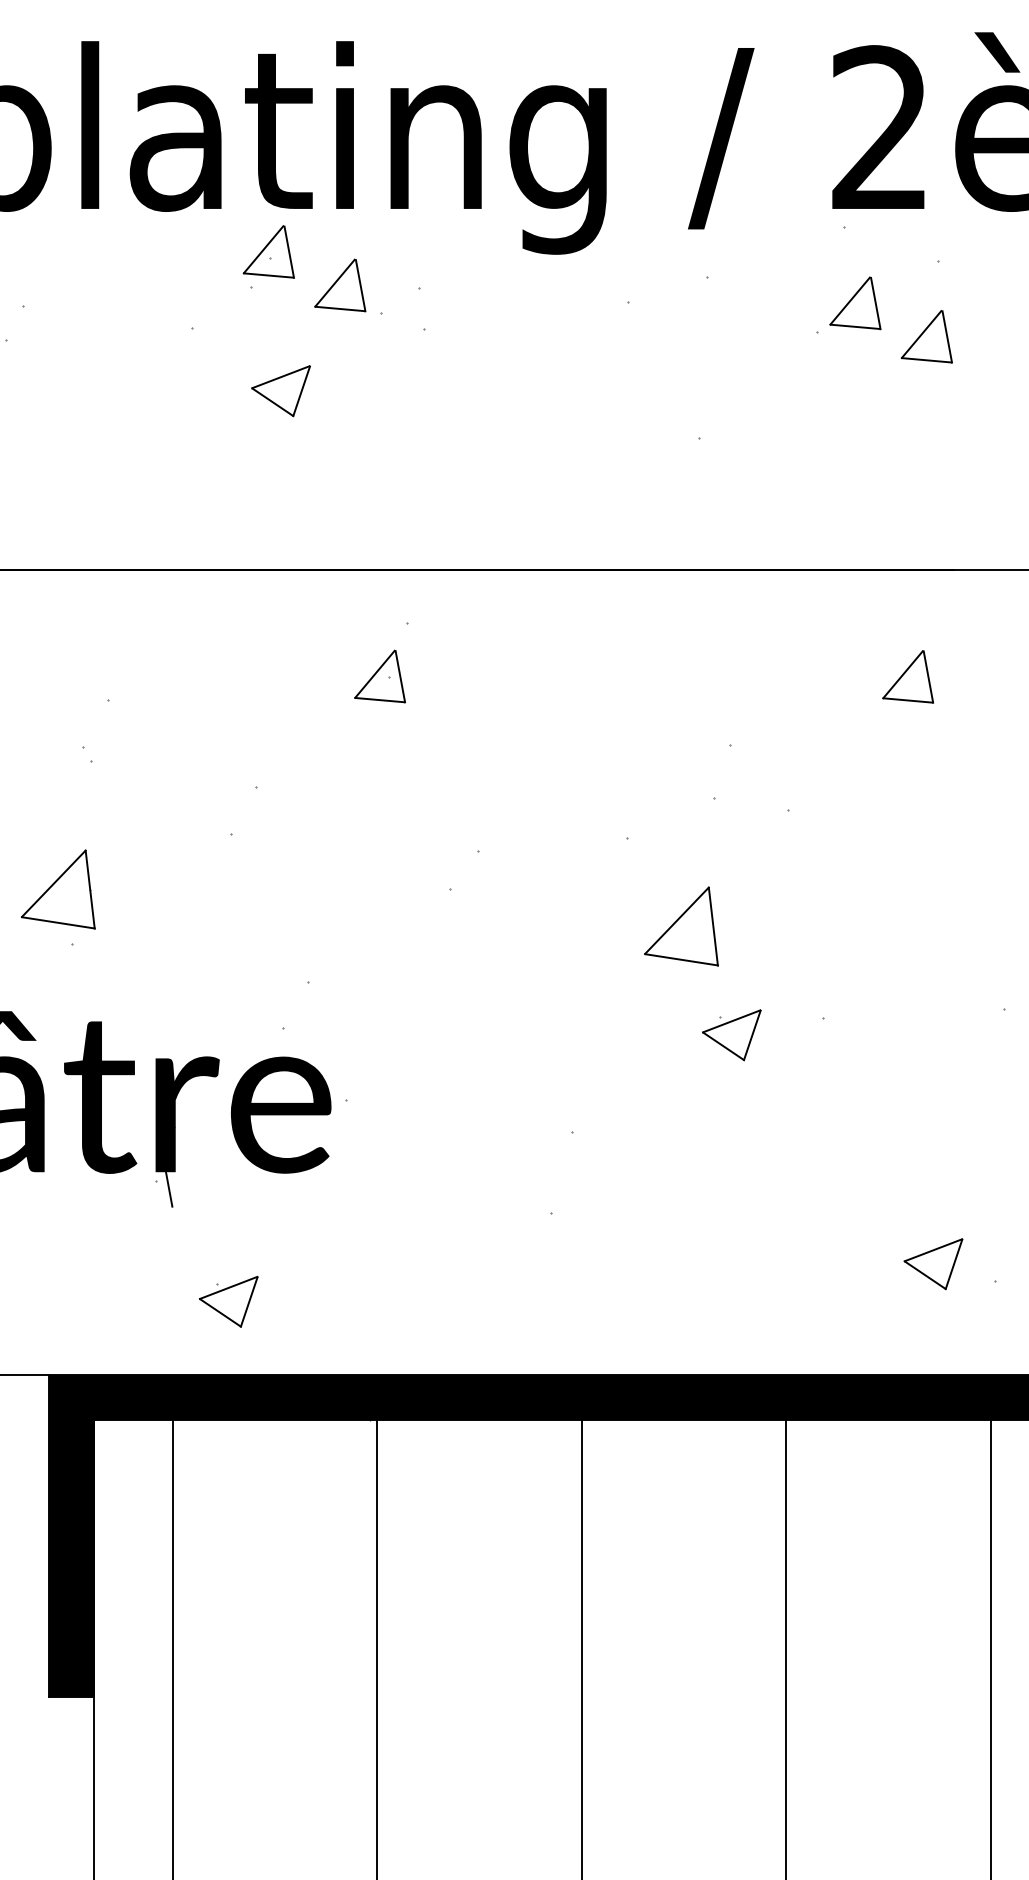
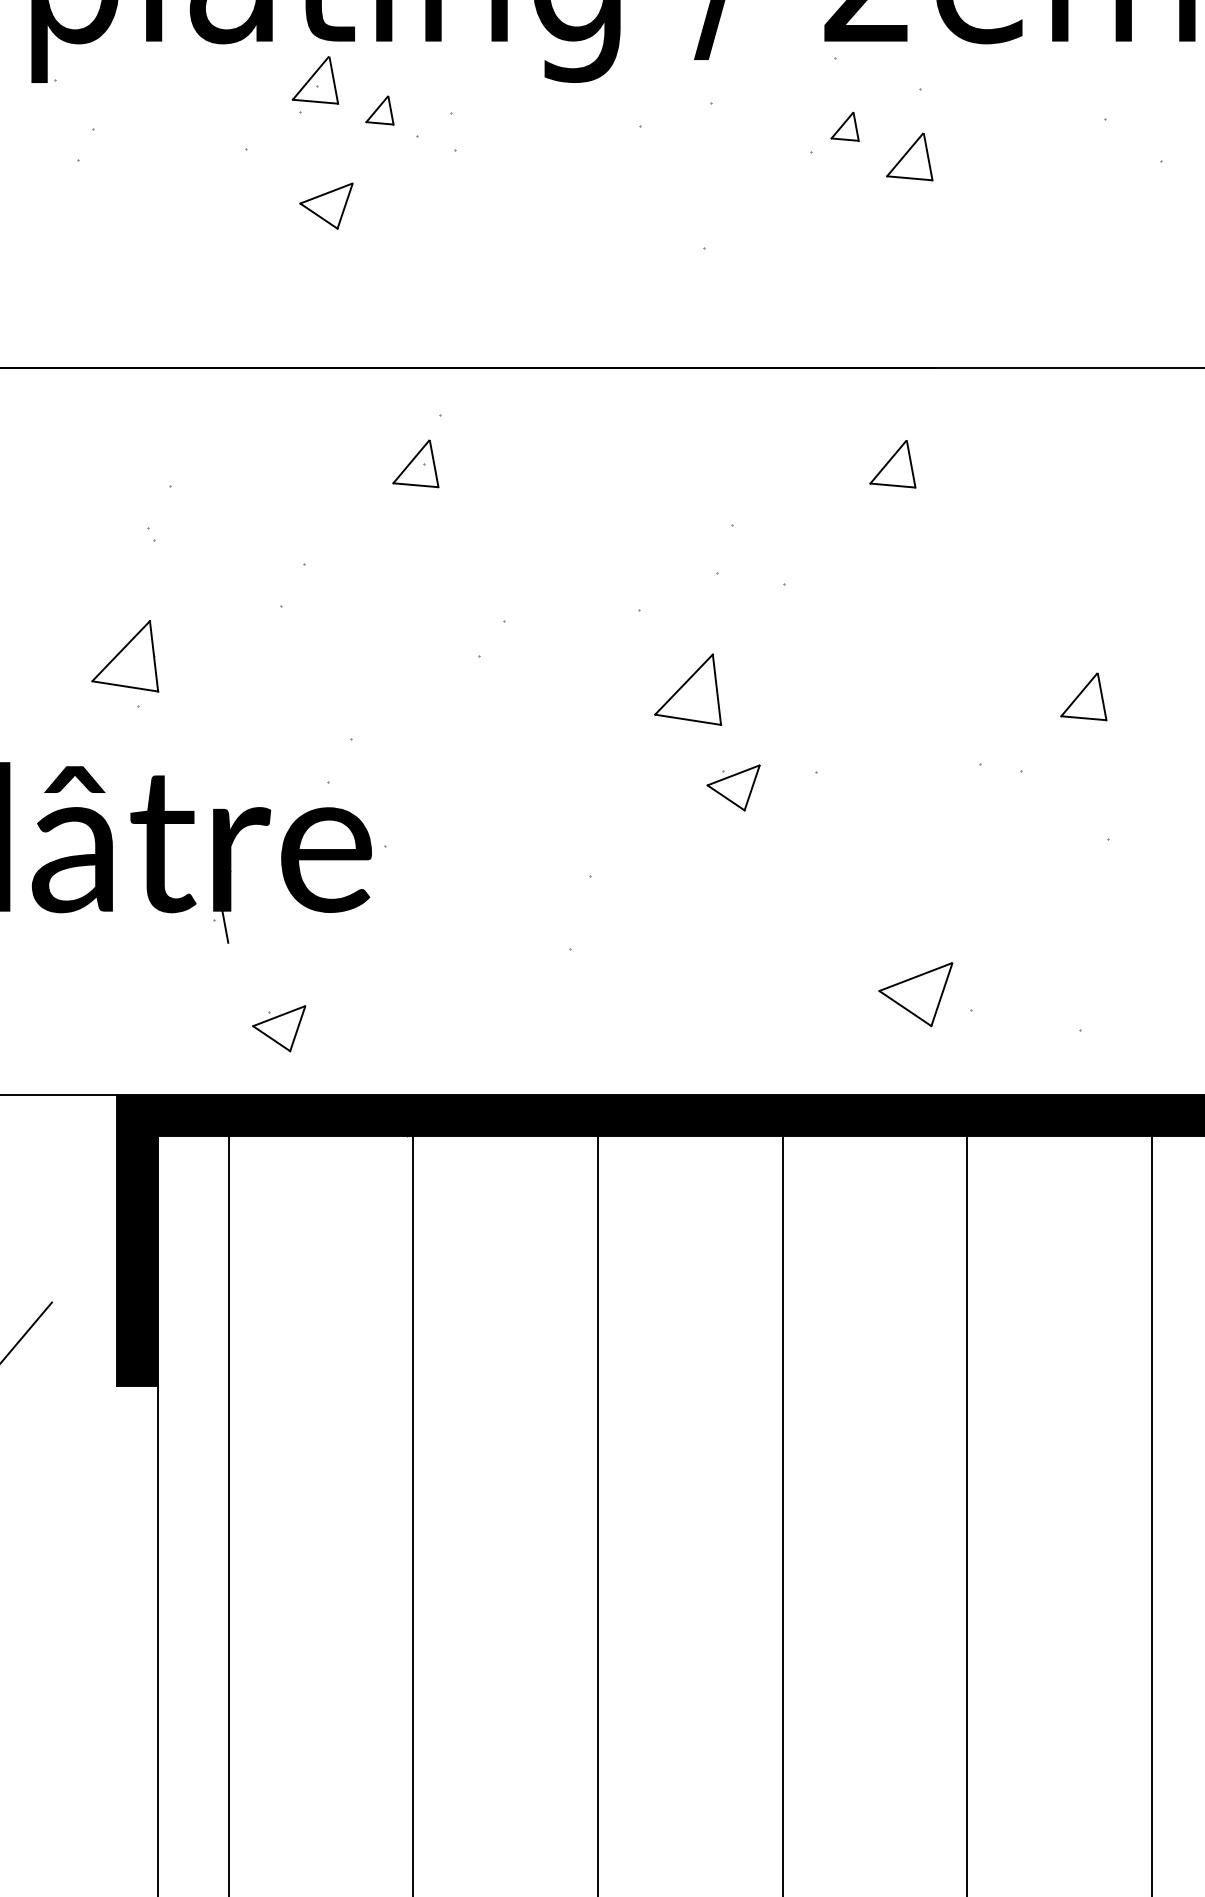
part: (339, 285) -> (379, 110), size x0.6
part: (854, 302) -> (844, 126), size x0.6
part: (933, 1263) -> (915, 994), size x1.4

